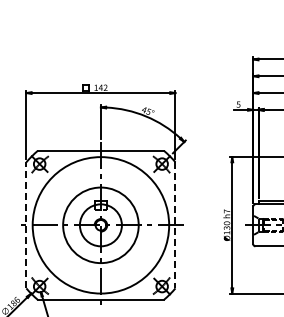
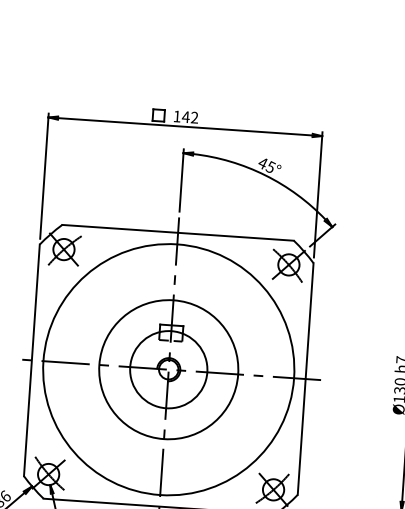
line: (26, 224) -> (32, 358), dashed -> solid
line: (175, 225) -> (305, 379), dashed -> solid

